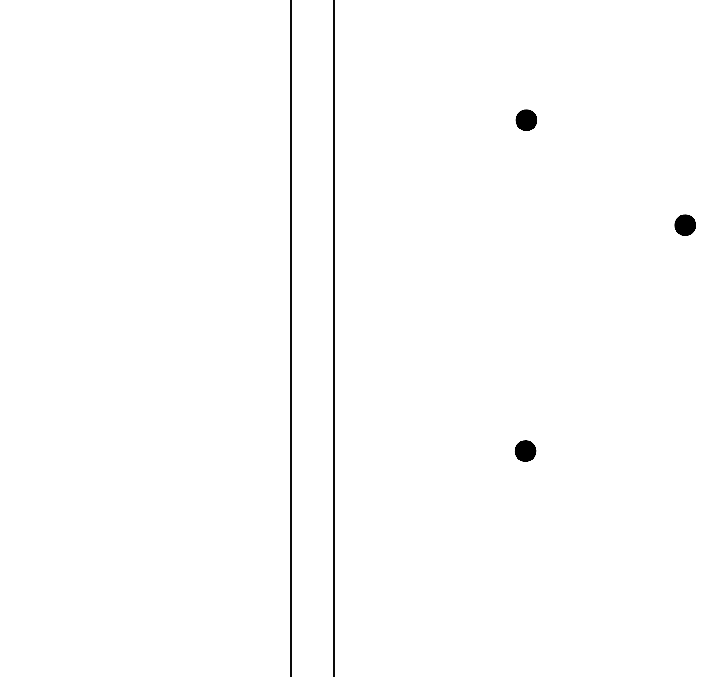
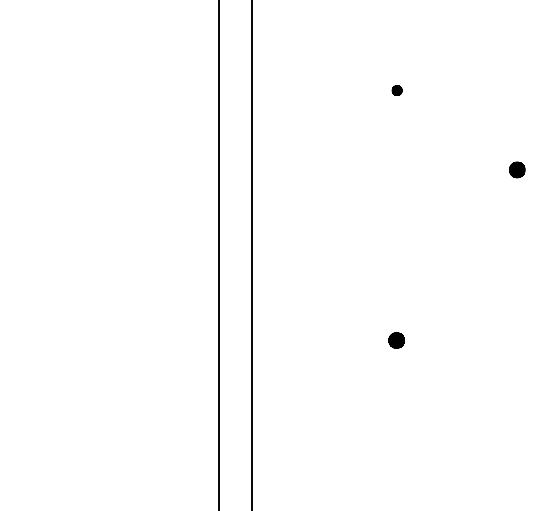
part: (525, 119) -> (396, 90), size x0.6

